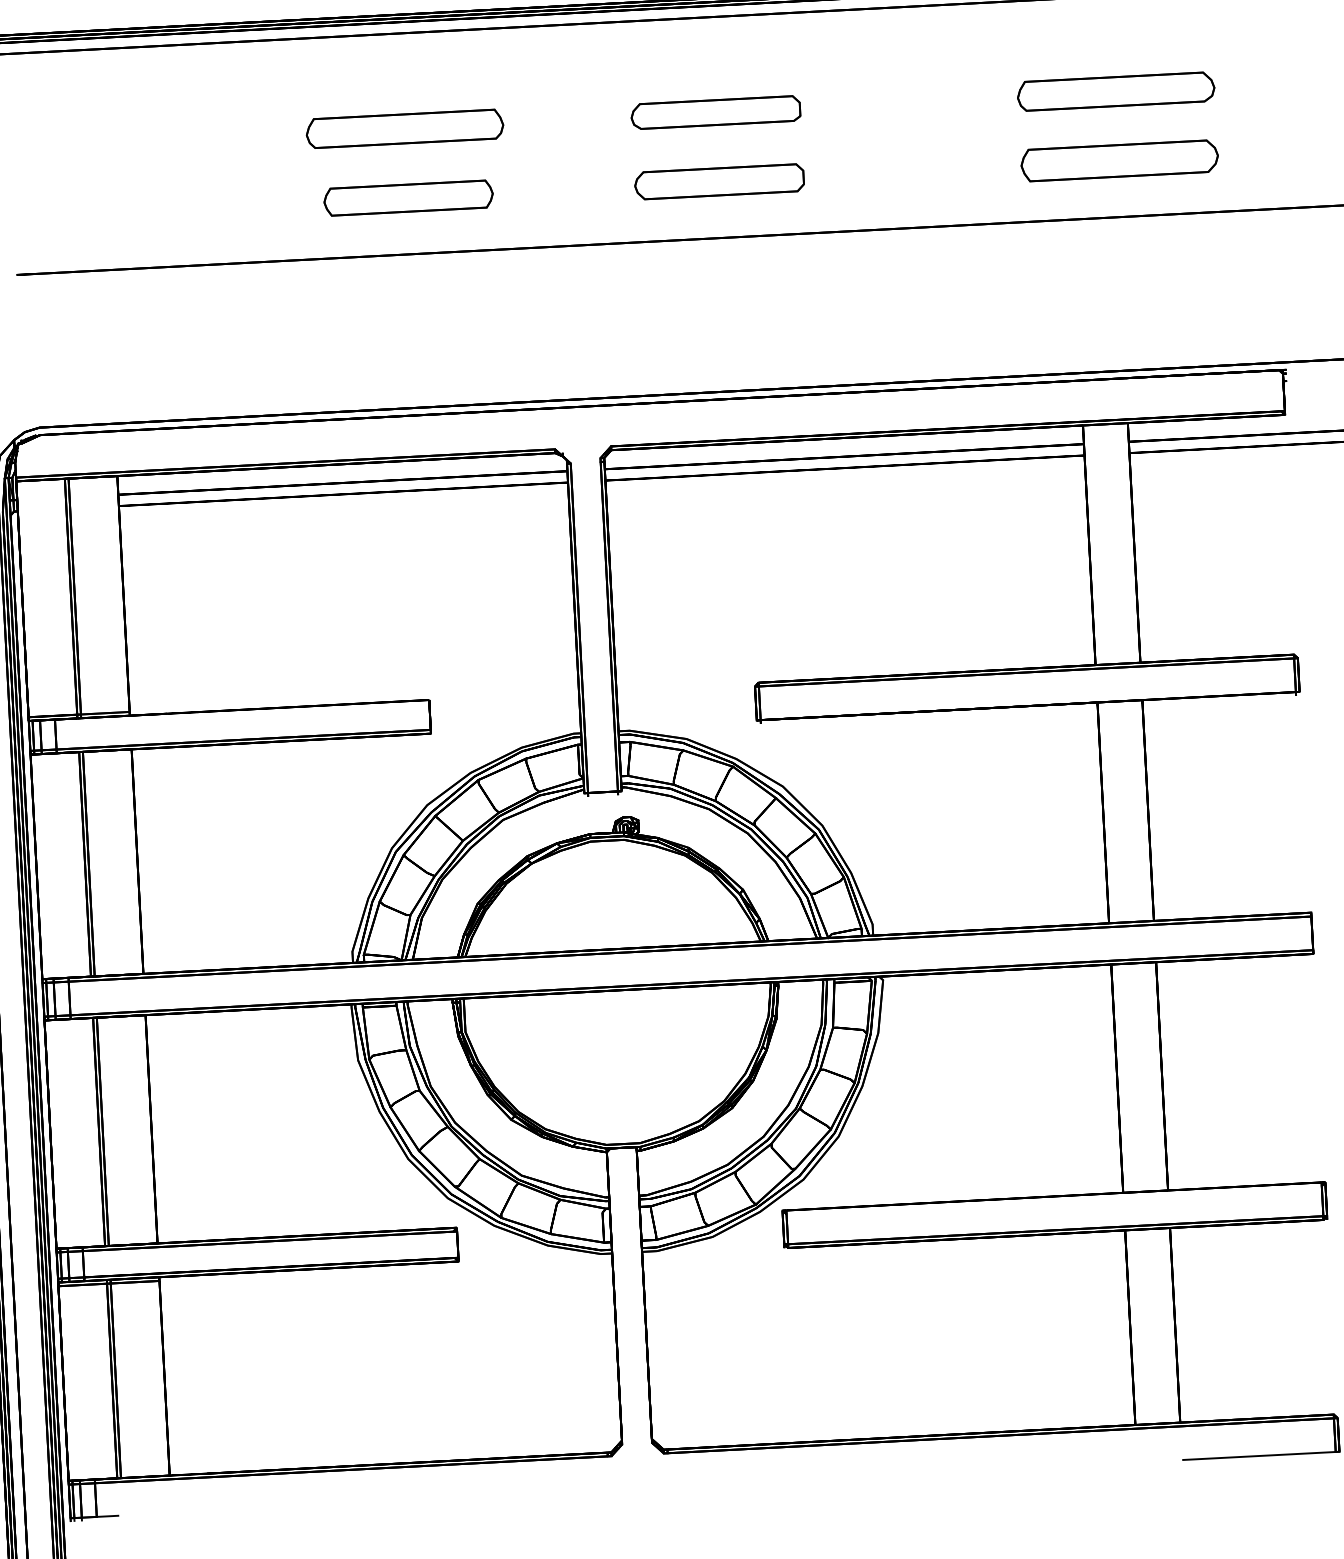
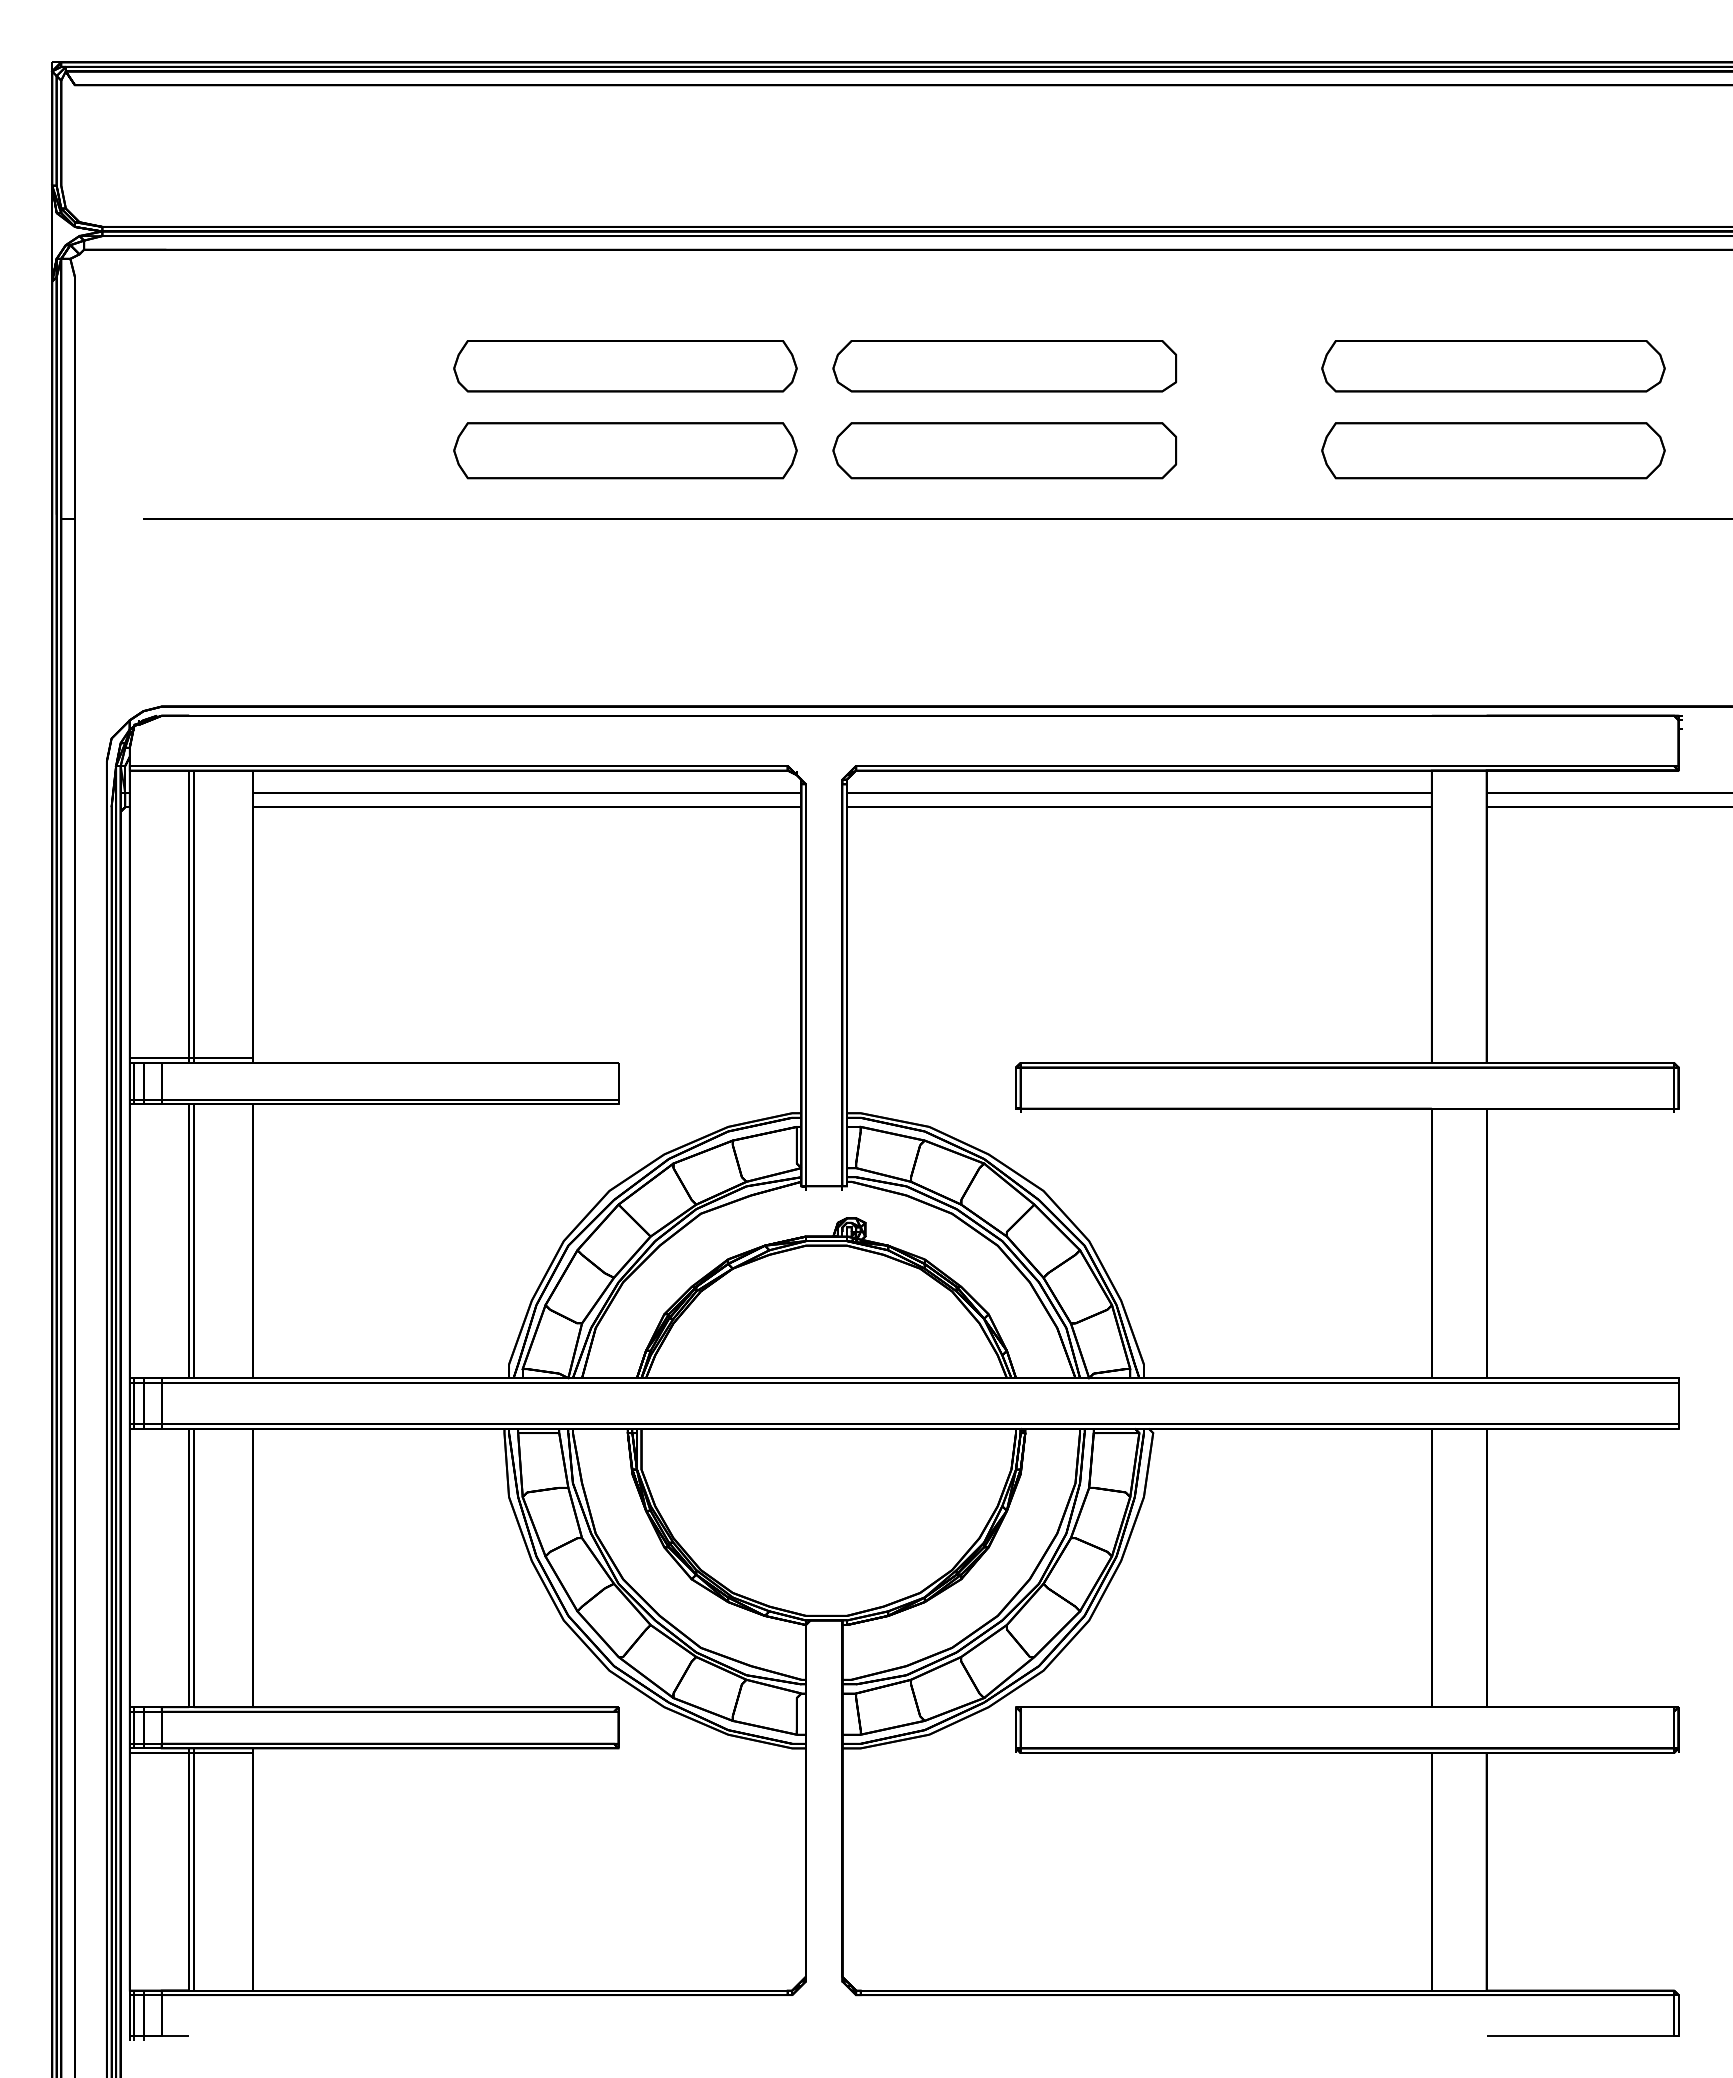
part: (1116, 91) -> (1493, 366), size x1.43
part: (715, 112) -> (1004, 366), size x1.67
part: (405, 129) -> (625, 366), size x1.43
part: (1119, 160) -> (1493, 450), size x1.43
part: (719, 181) -> (1004, 450), size x1.67
part: (408, 197) -> (625, 450), size x1.67

